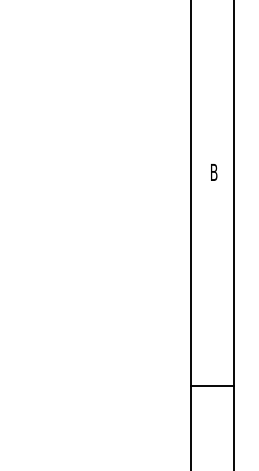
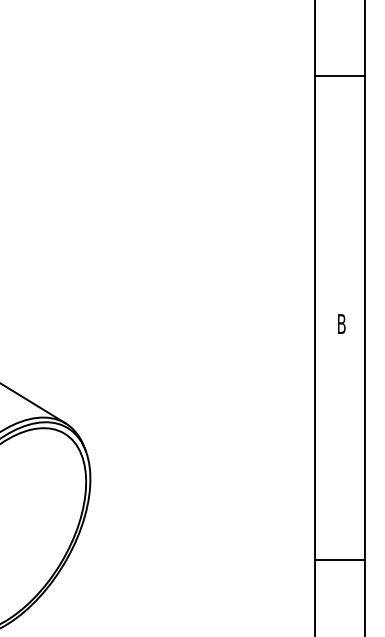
line: (212, 385) -> (339, 559), moved

